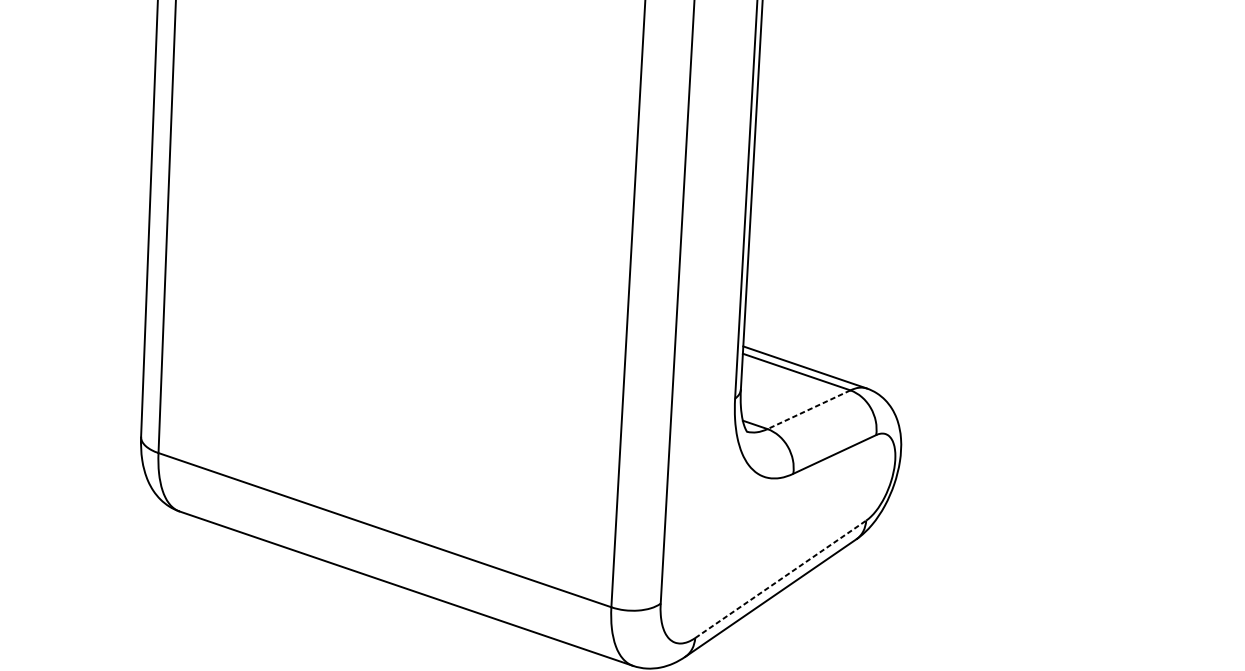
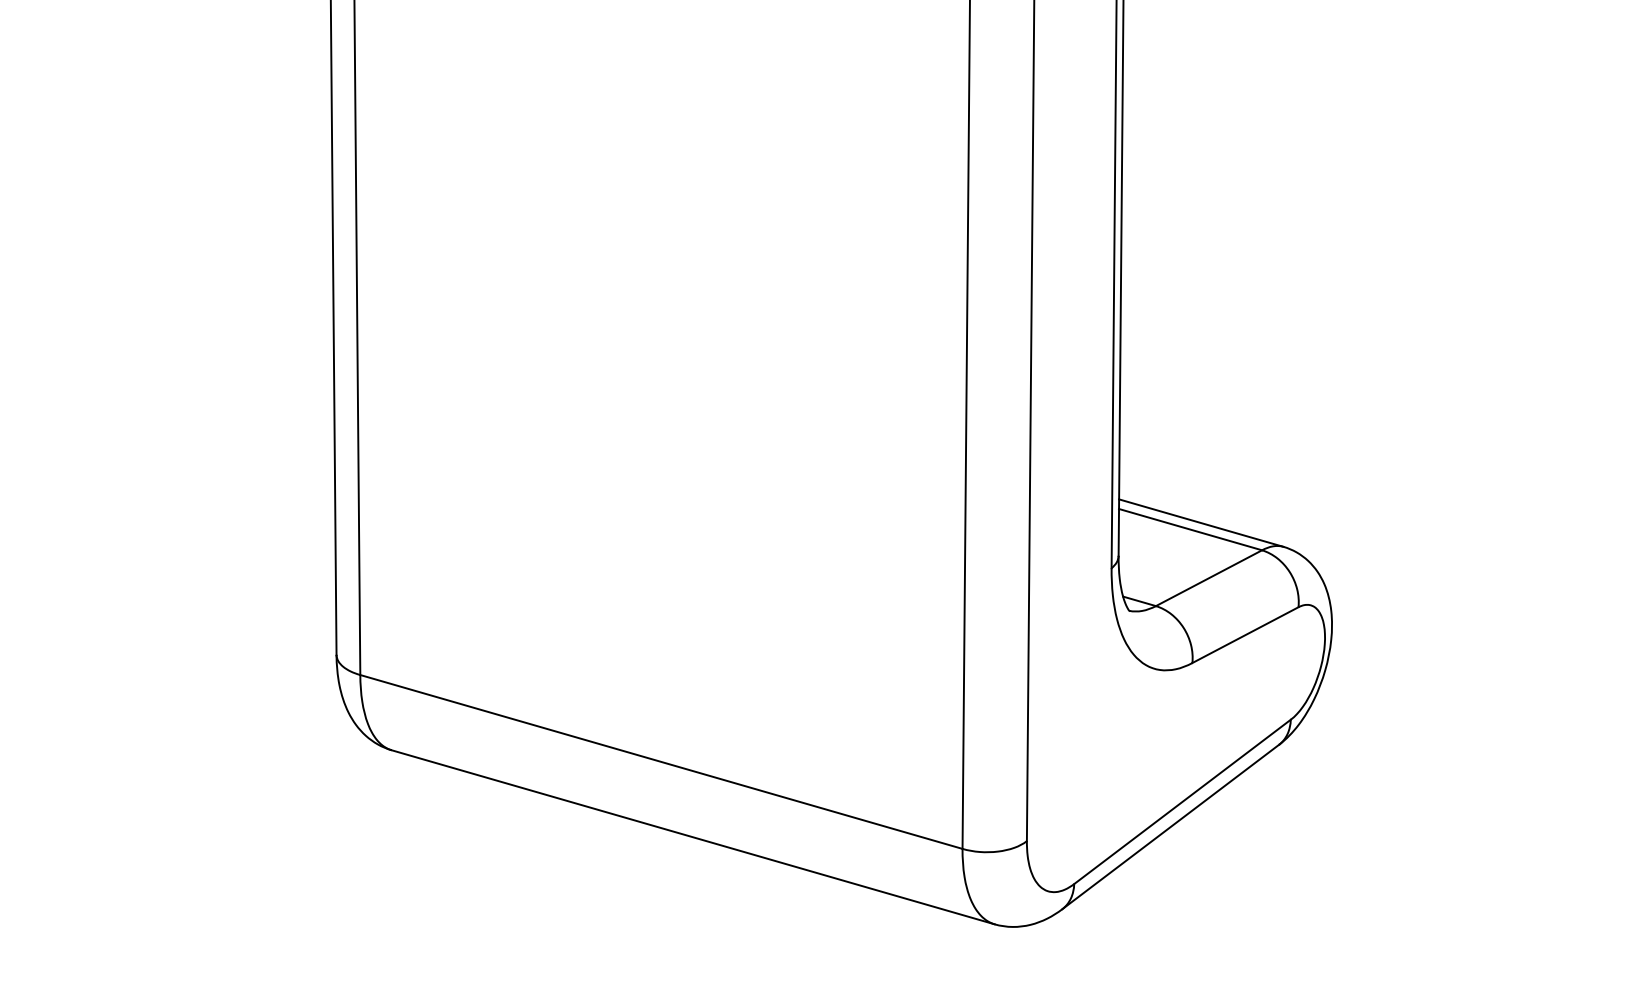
line: (809, 409) -> (1209, 578), dashed -> solid
line: (780, 579) -> (1182, 801), dashed -> solid

